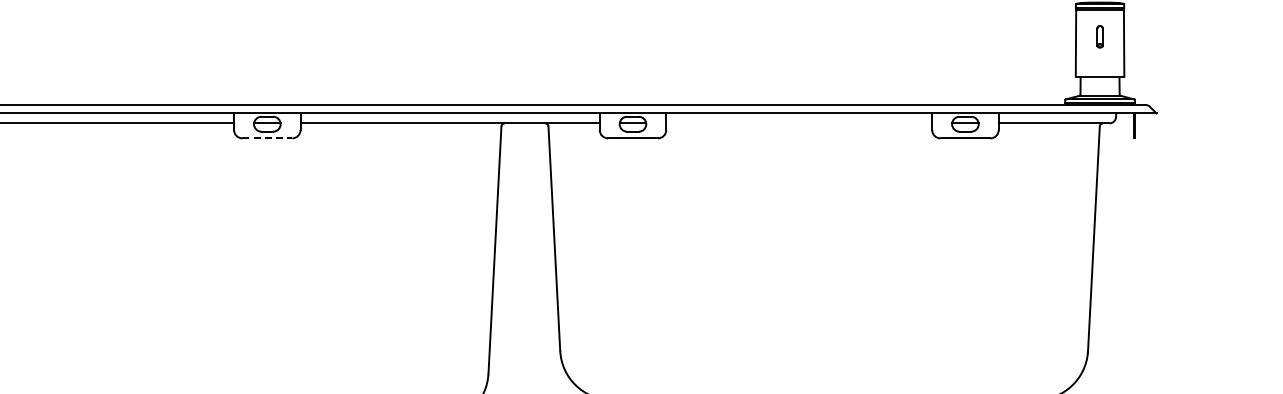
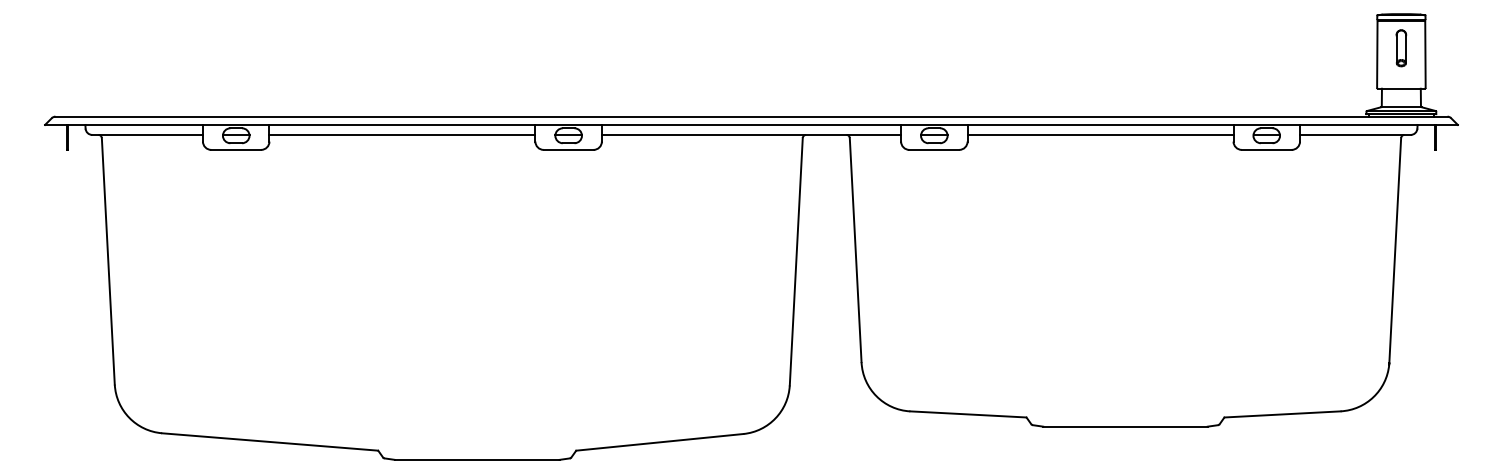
part: (1100, 36) -> (1401, 48), size x1.67
line: (799, 122) -> (1100, 134), added
line: (267, 137) -> (568, 149), dashed -> solid

